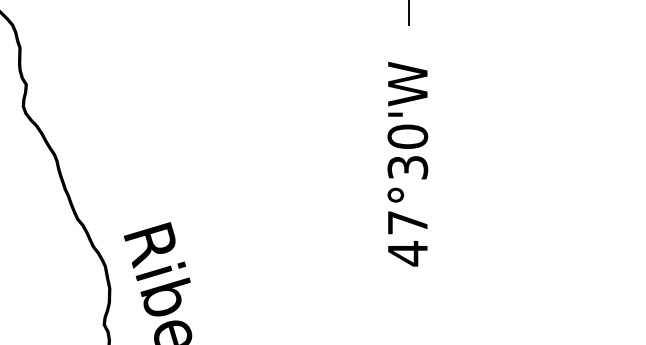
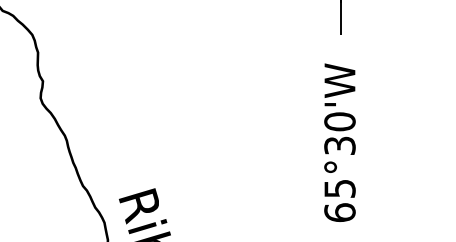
text: (407, 238) -> (339, 200), 47°30'W -> 65°30'W

